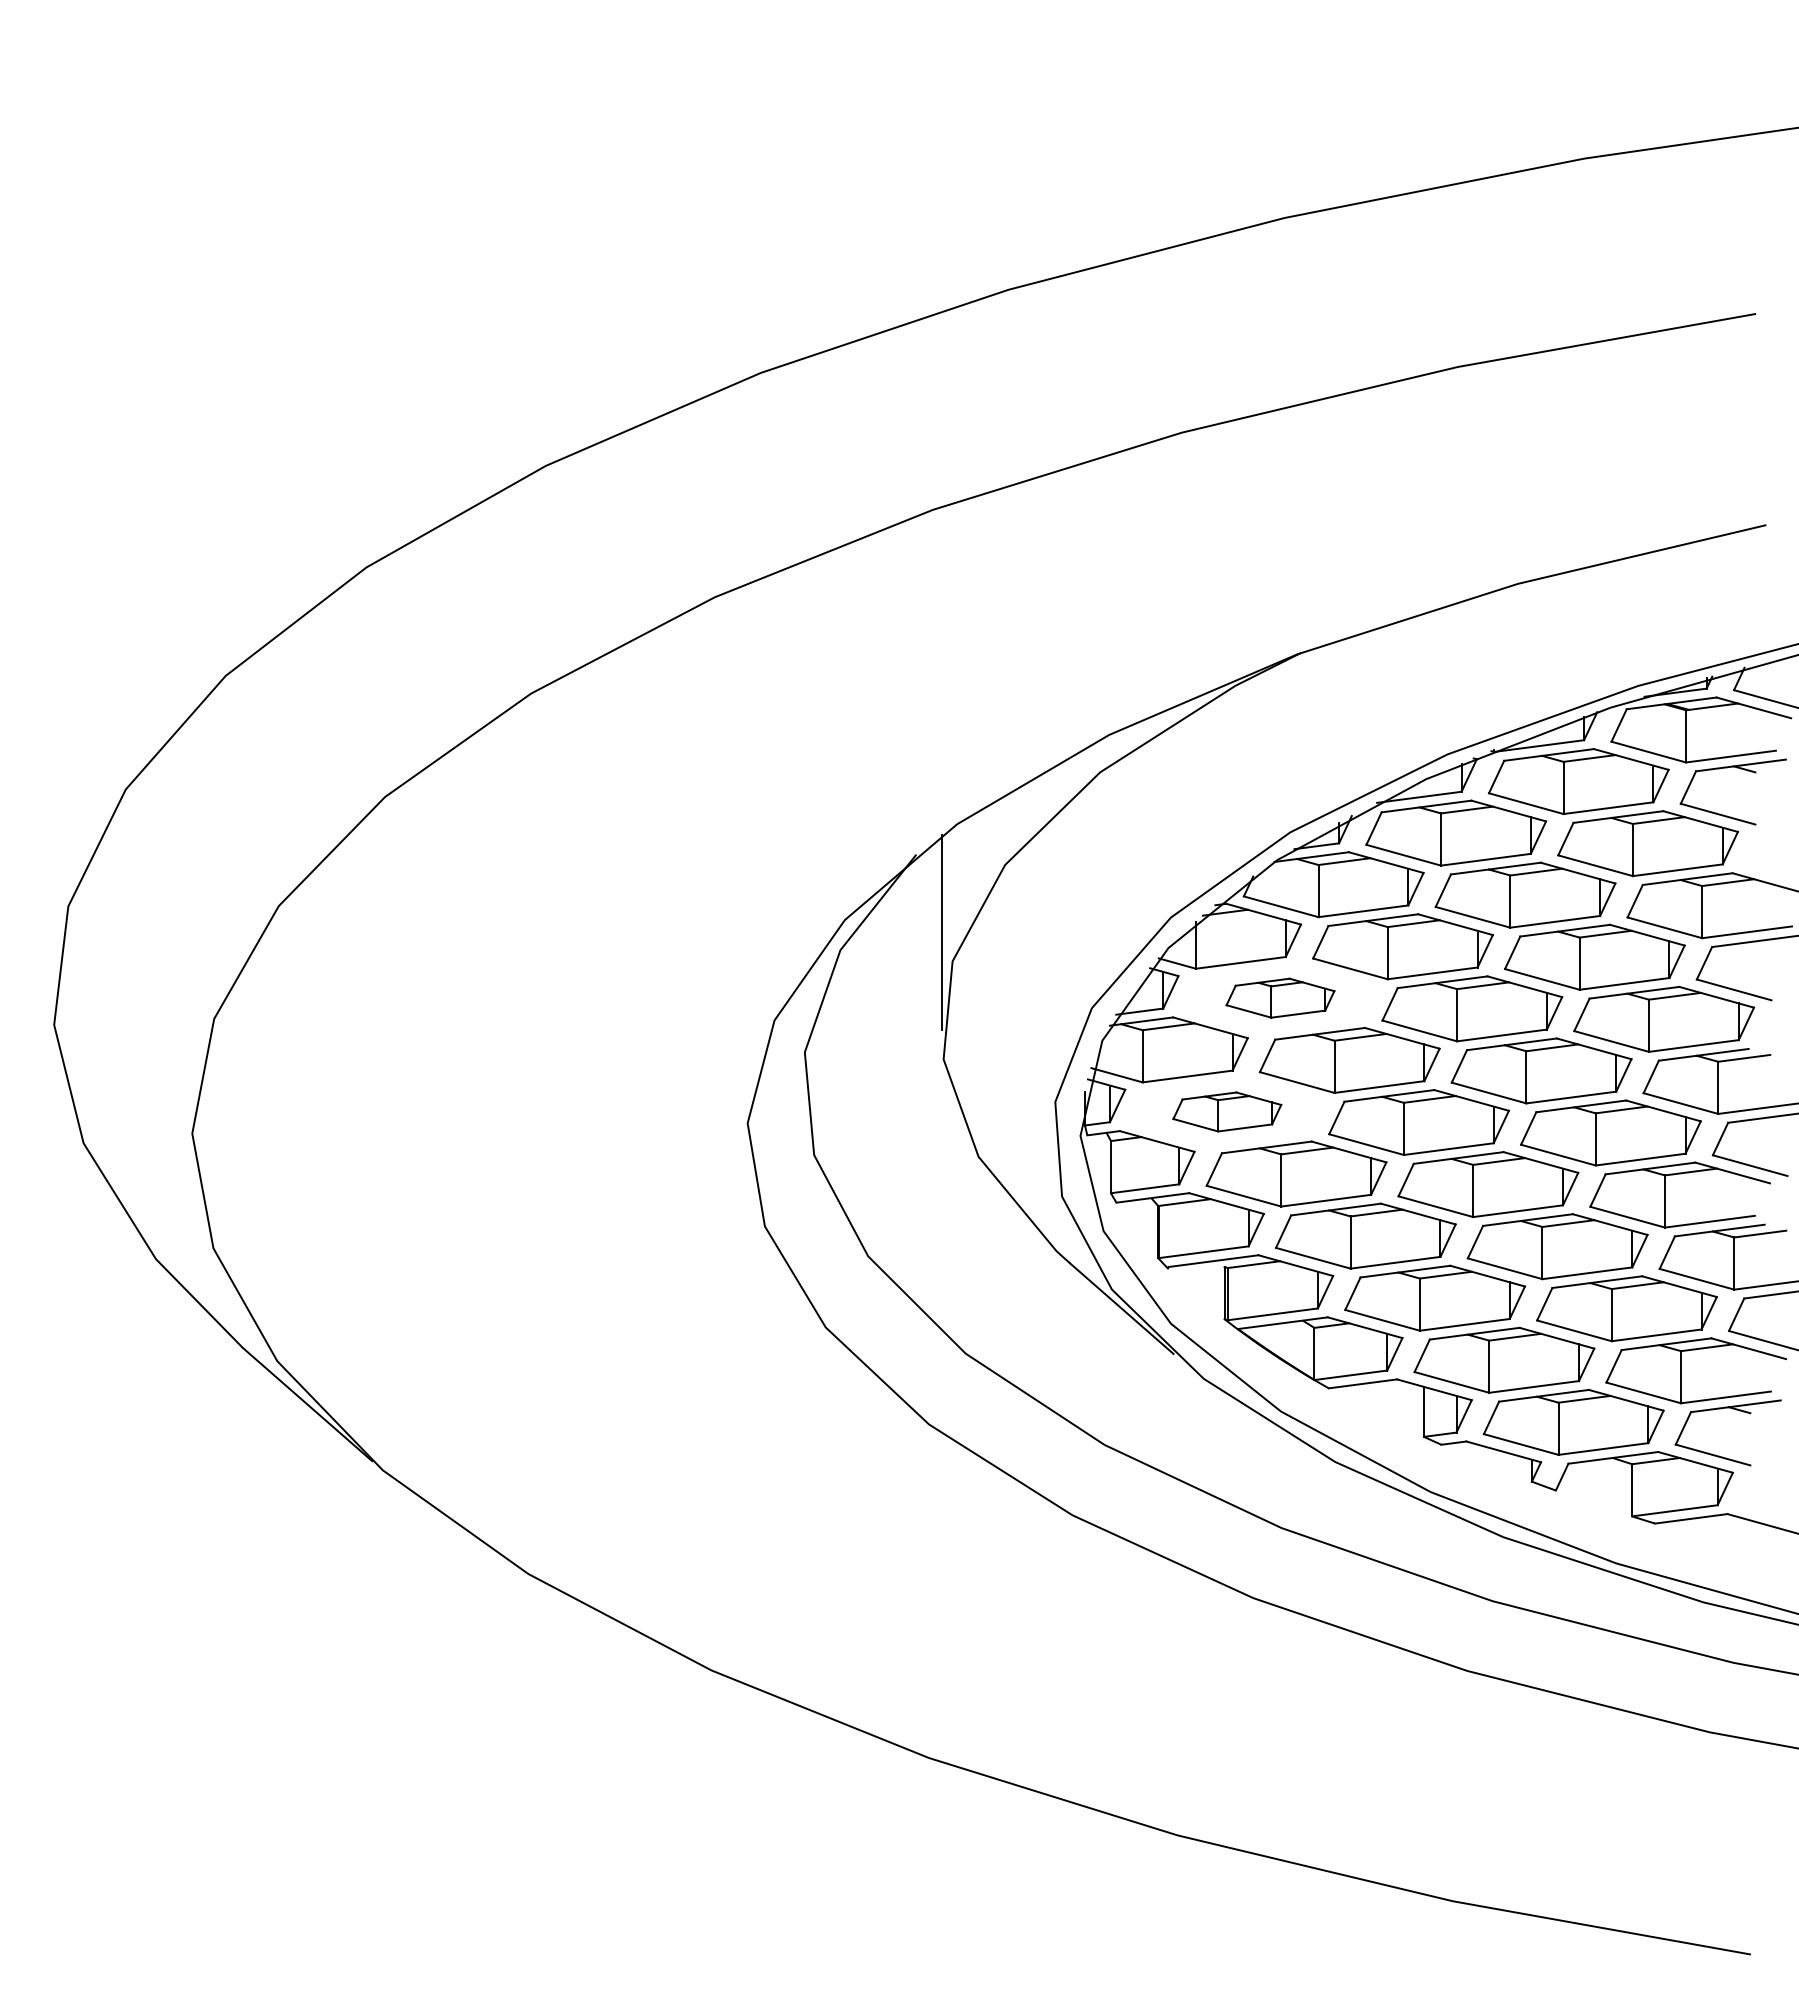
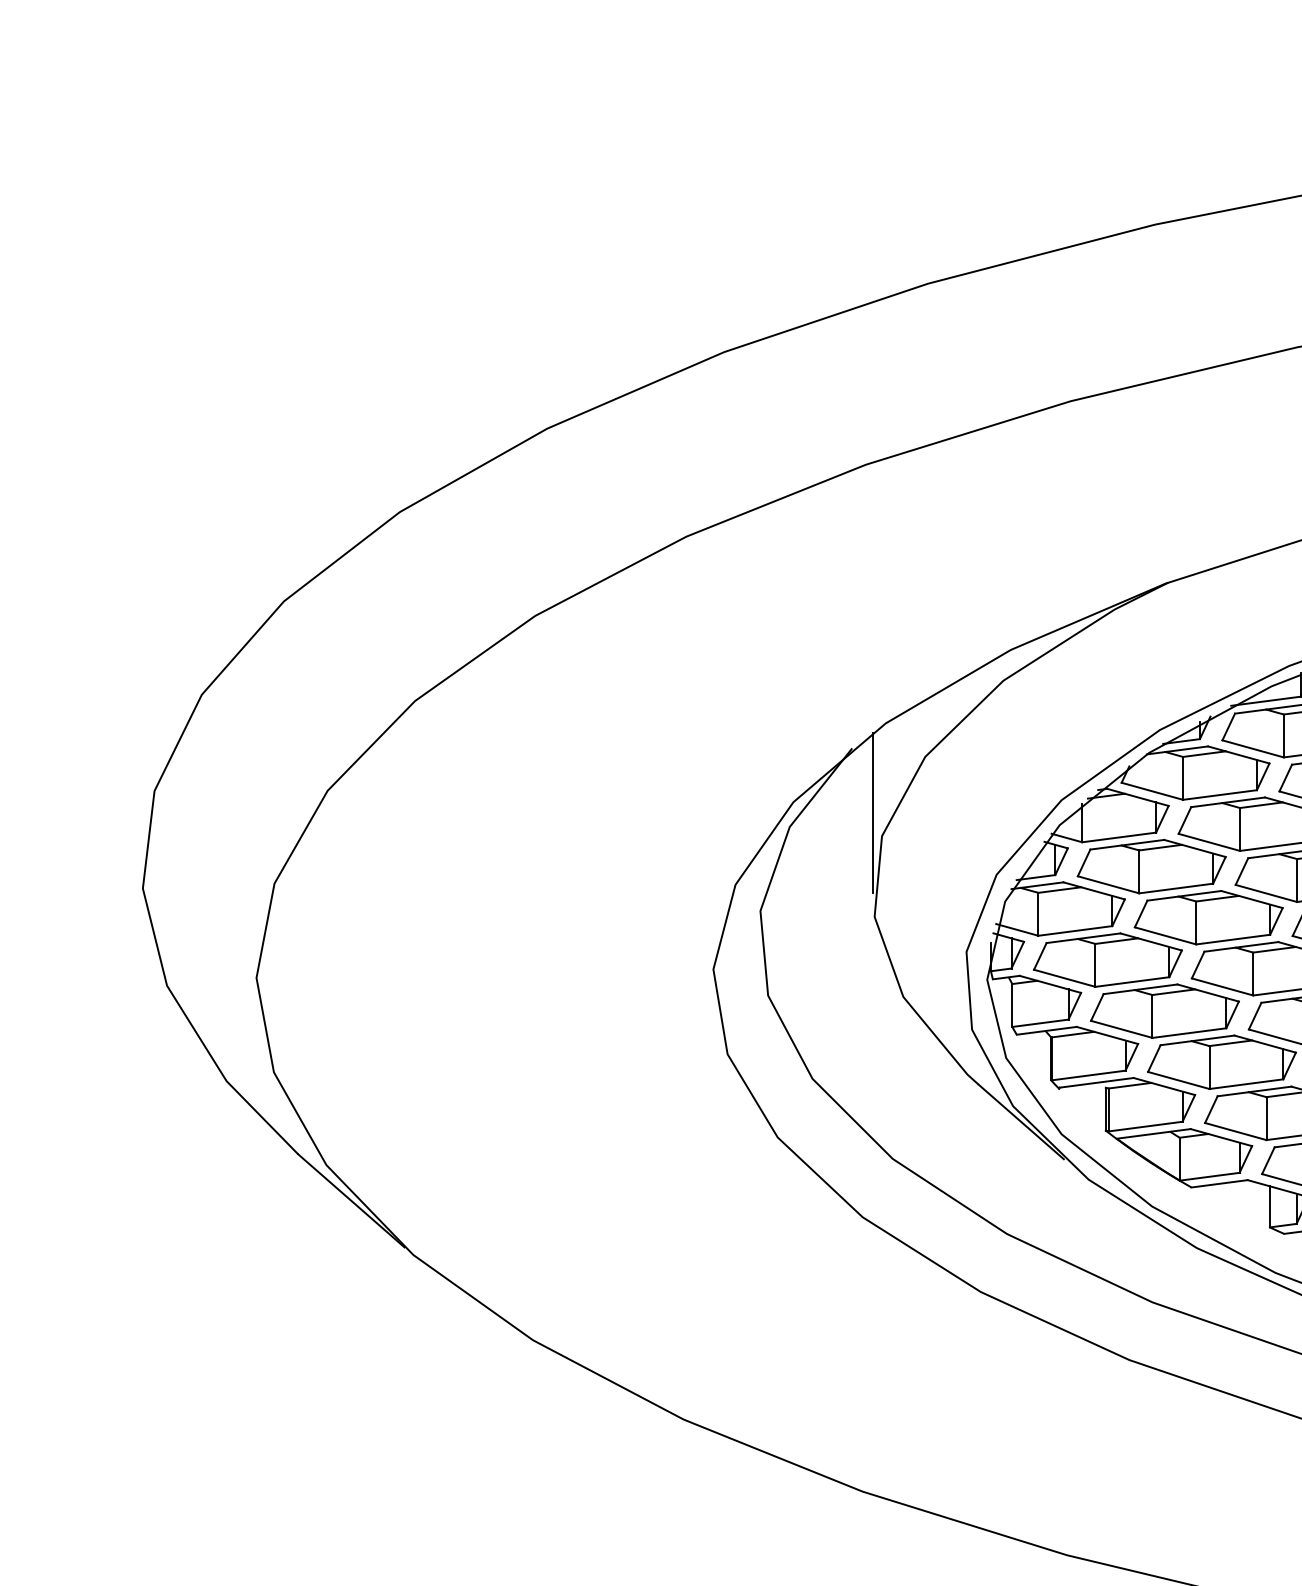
part: (1280, 997) -> (1151, 865), size x1.67
part: (1227, 1111) -> (1108, 959), size x1.67

